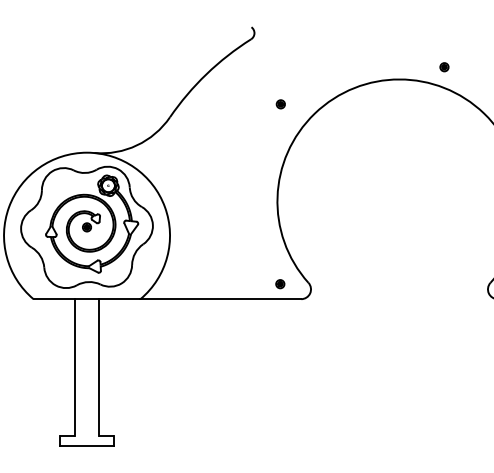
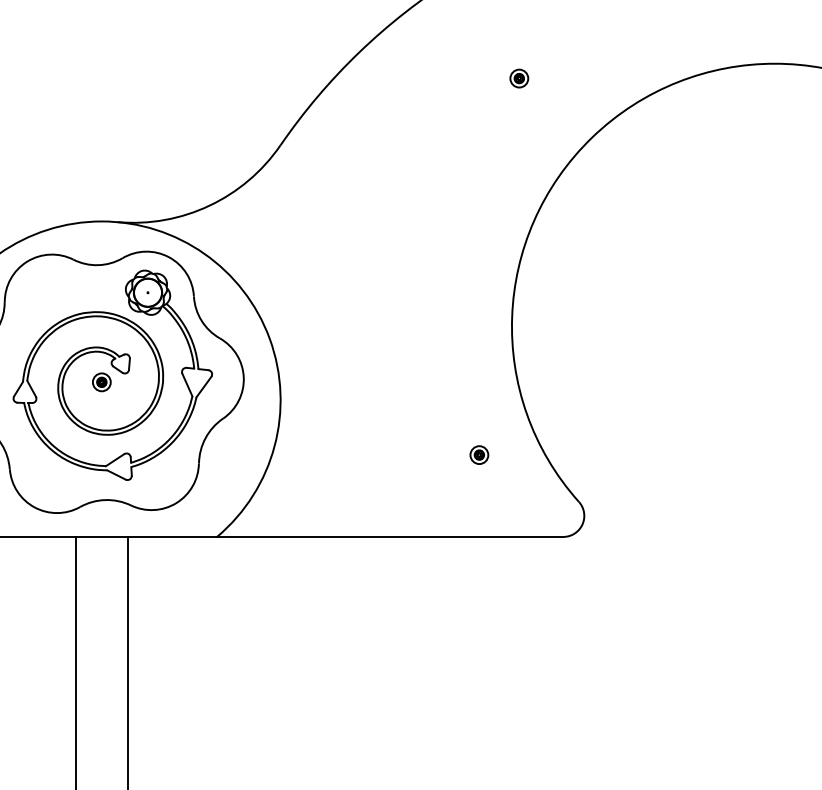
part: (280, 104) -> (518, 78), moved
part: (280, 284) -> (479, 455), moved

